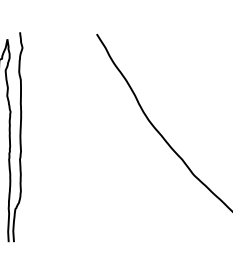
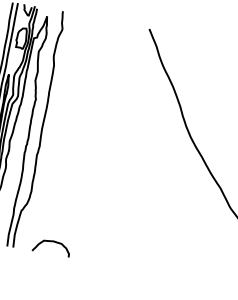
curve: (46, 231) -> (52, 242), added

